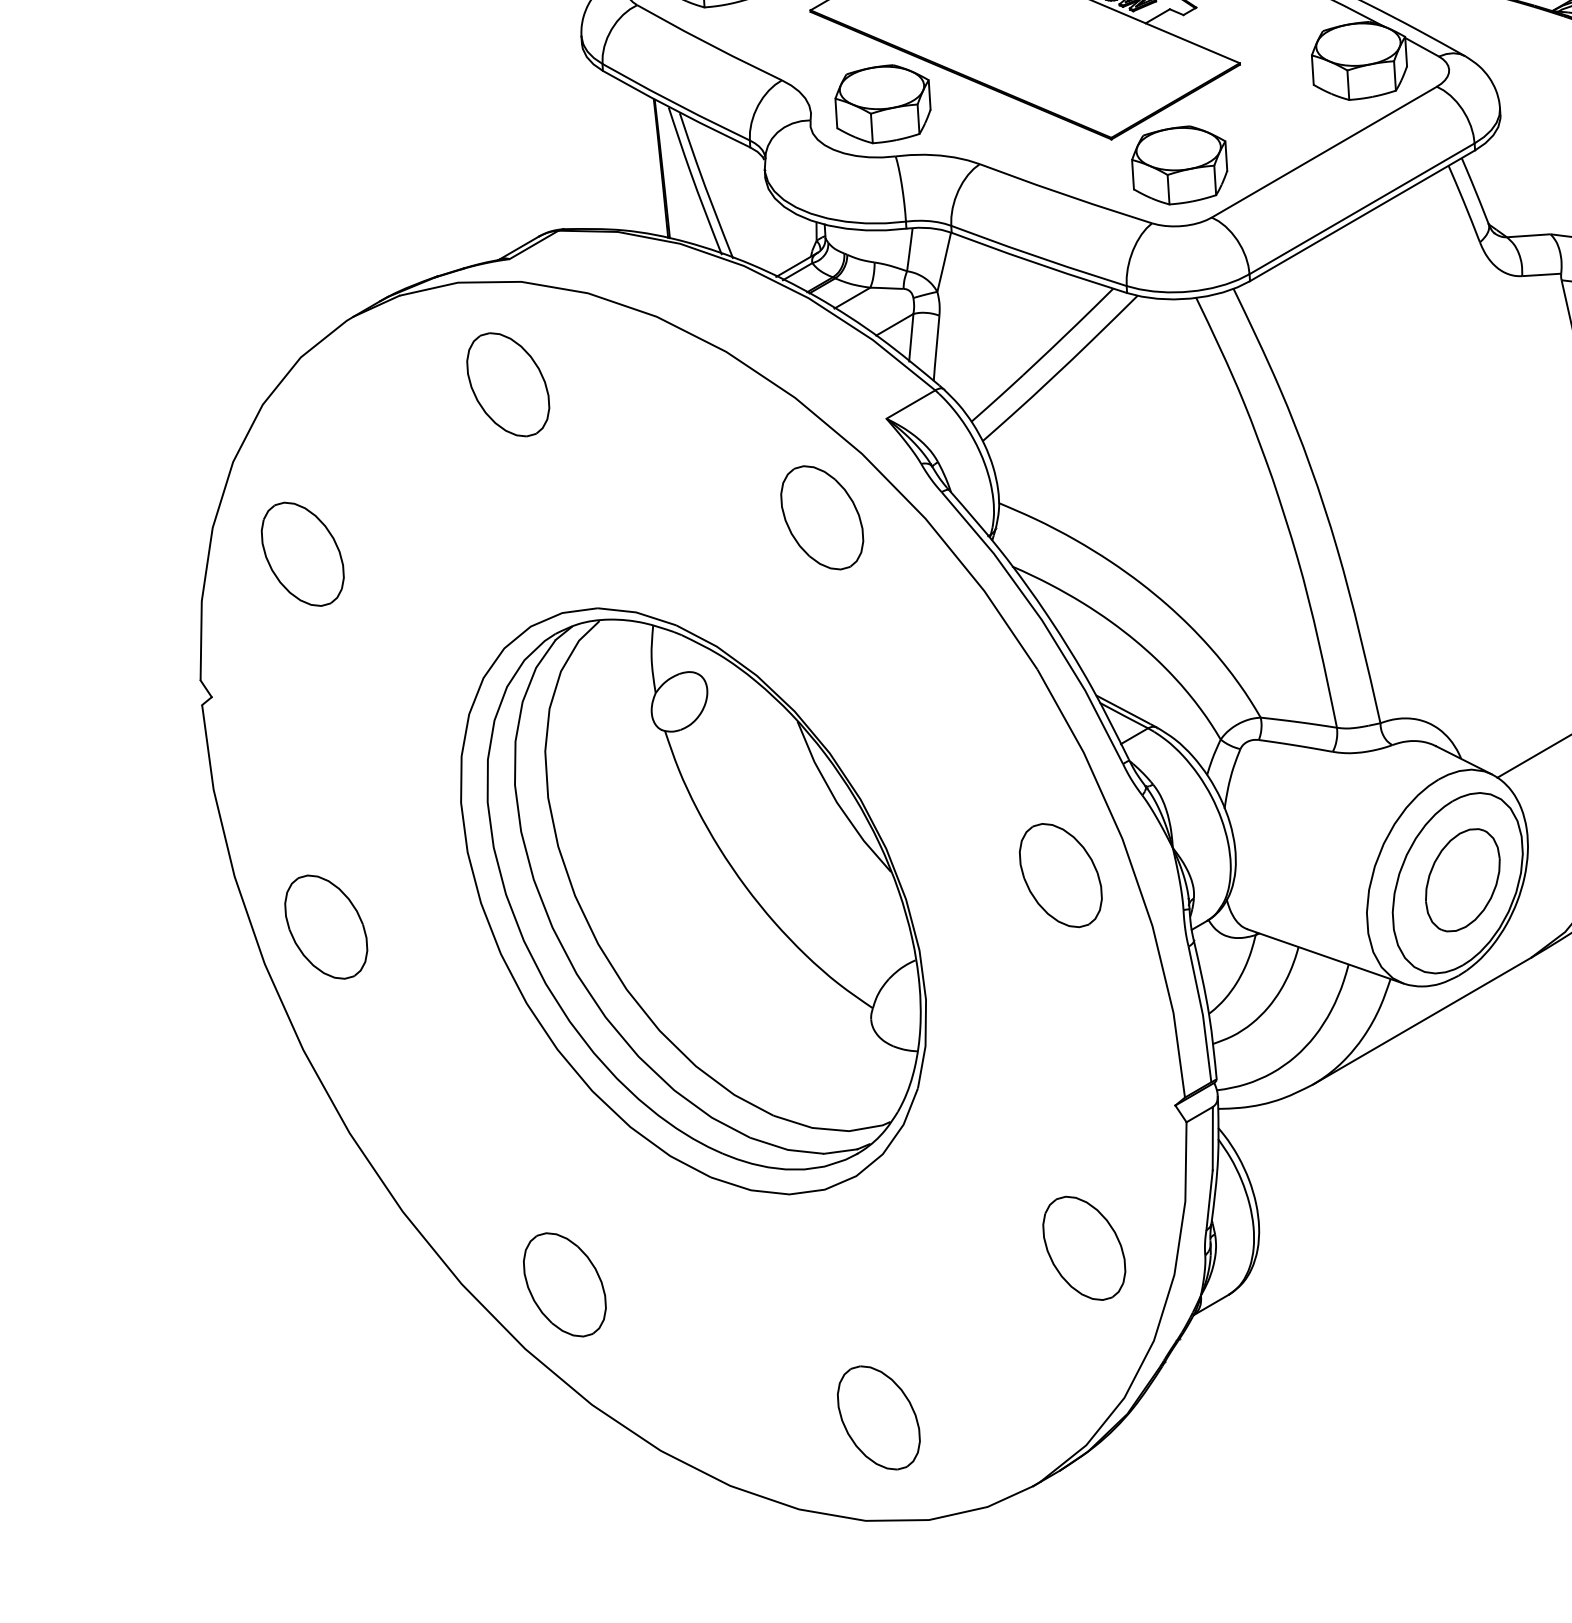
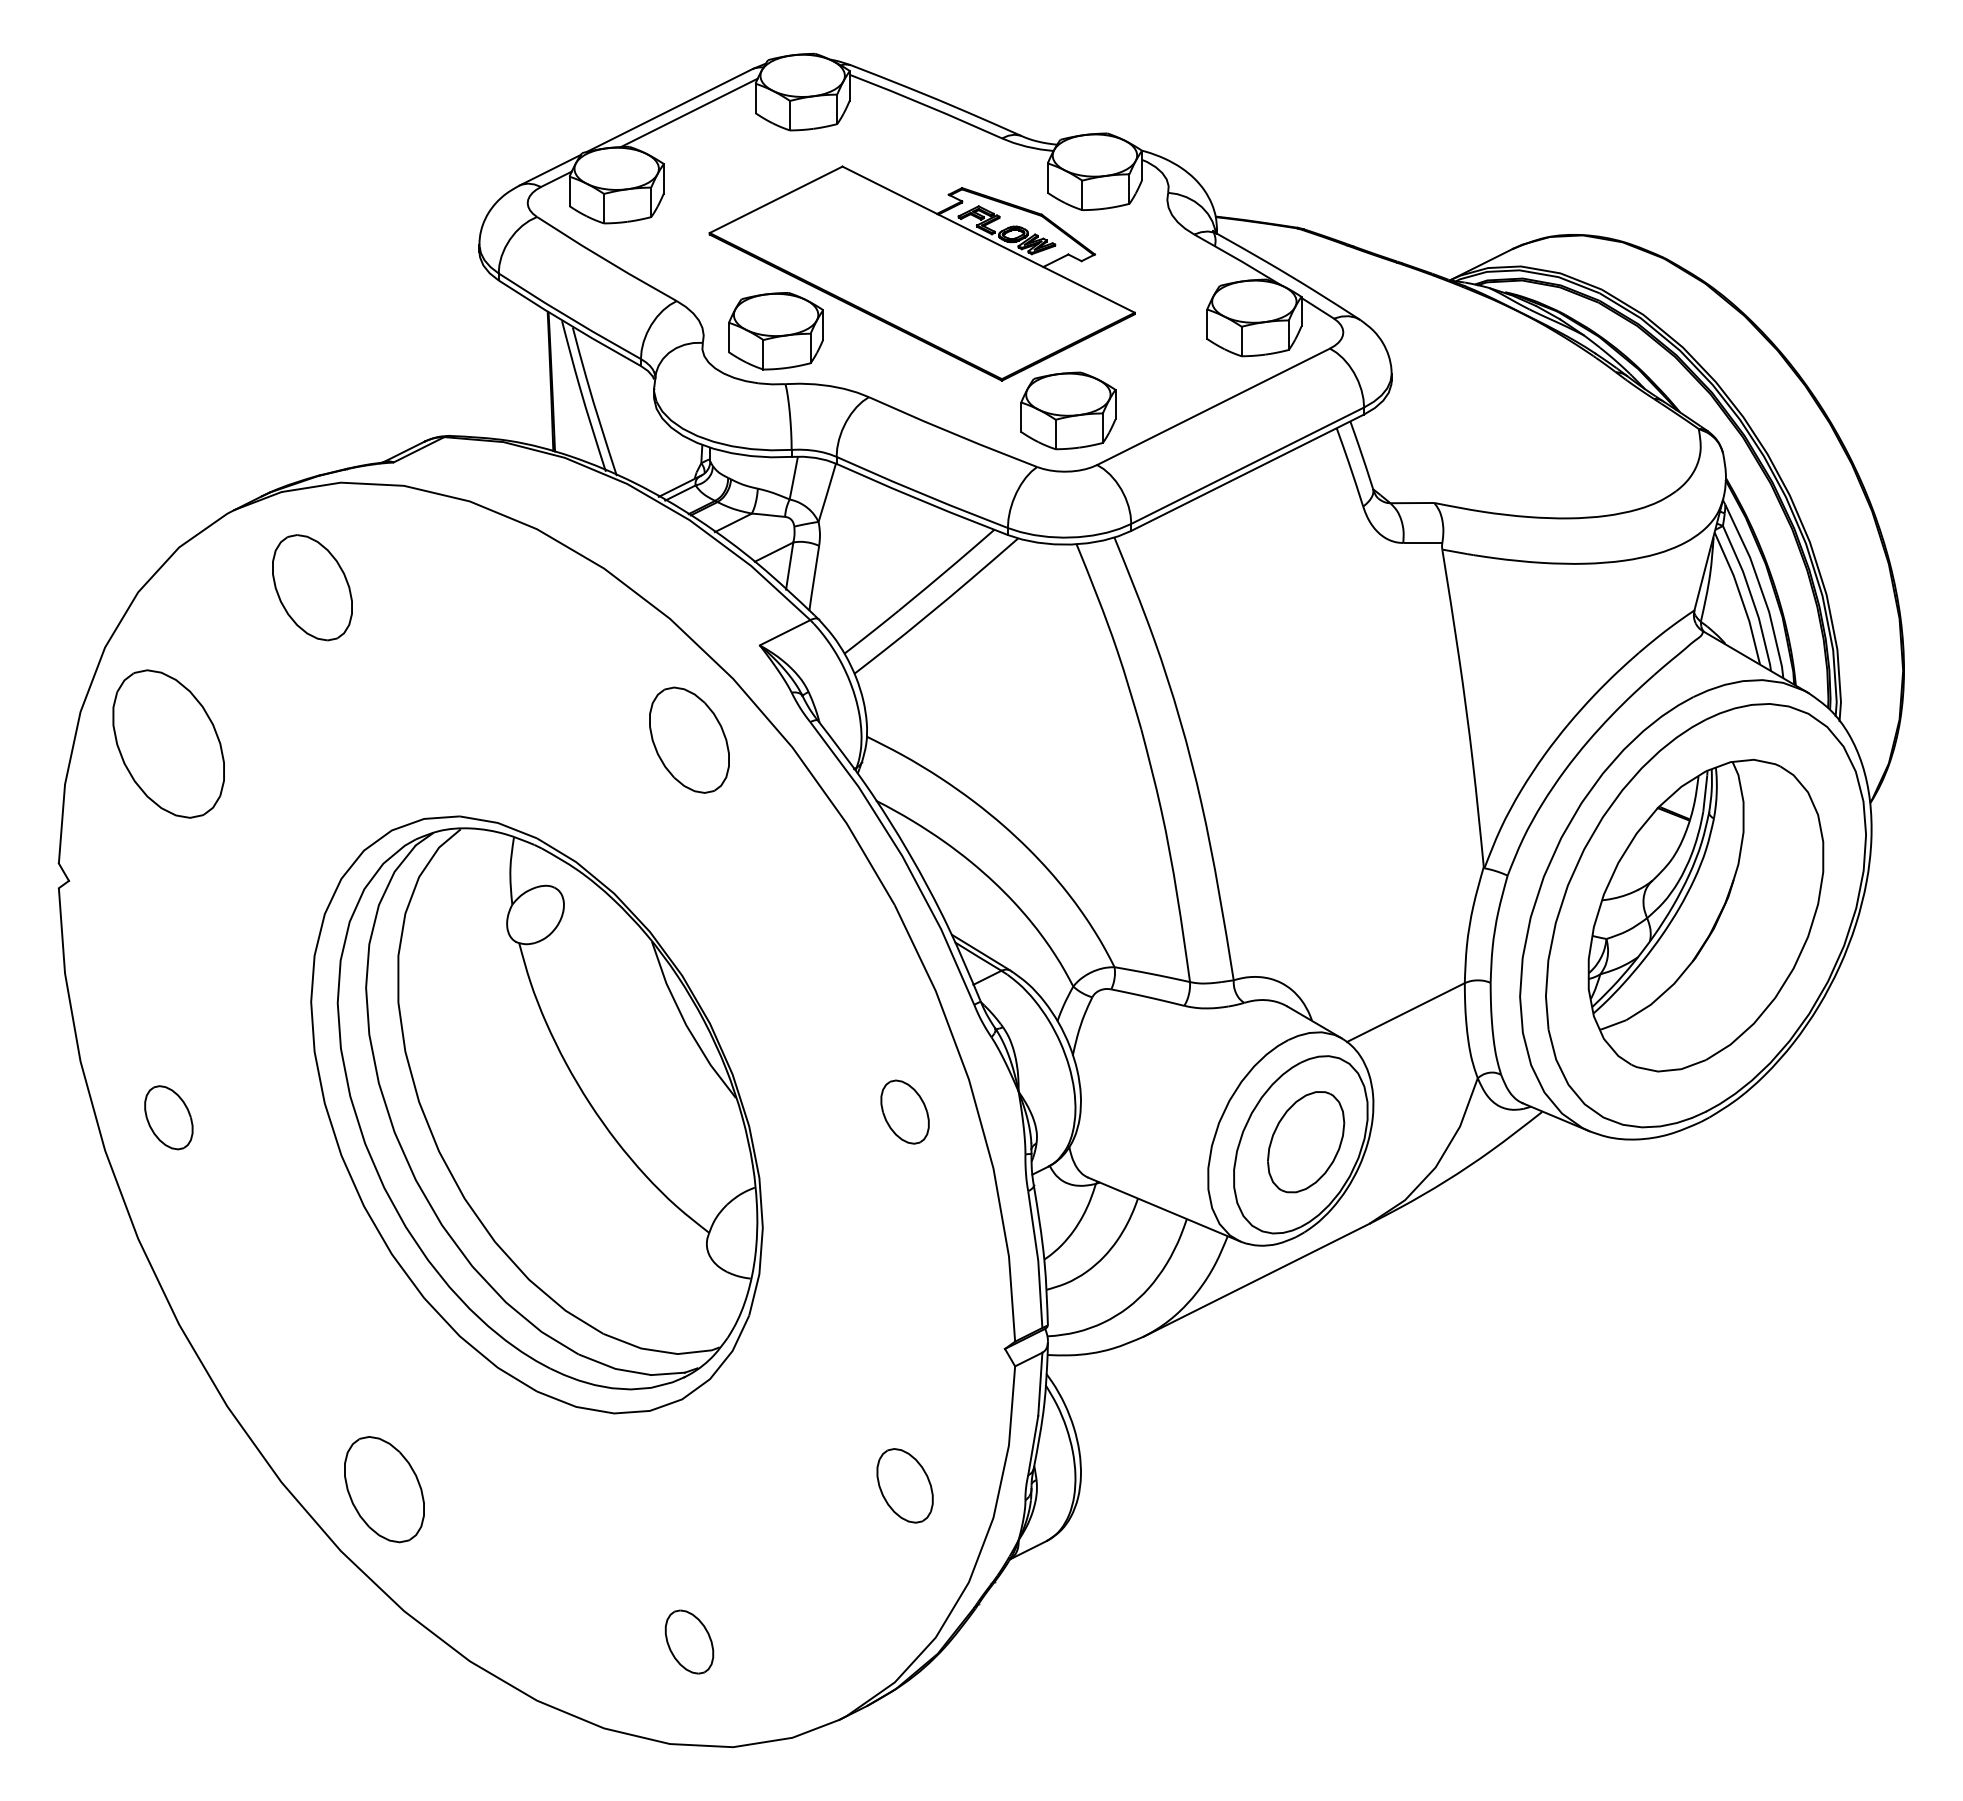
part: (508, 384) -> (312, 587), moved
part: (302, 553) -> (168, 743), size x1.4
part: (1060, 874) -> (904, 1111), size x0.6
part: (325, 927) -> (168, 1117), size x0.6
part: (1083, 1248) -> (904, 1485), size x0.7
part: (878, 1417) -> (689, 1641), size x0.6

